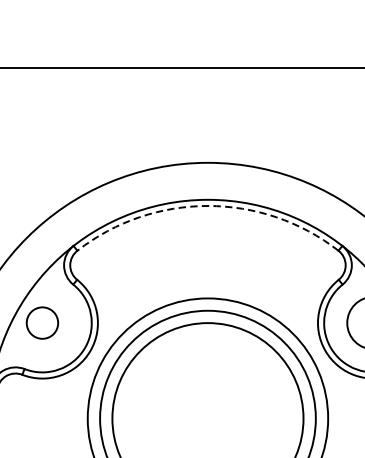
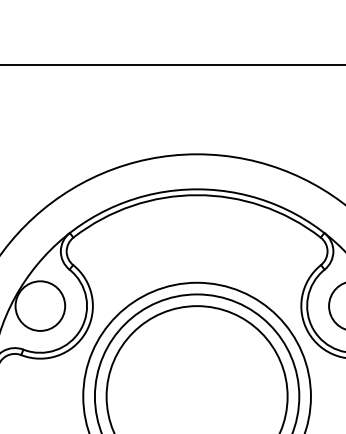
arc: (208, 206) -> (197, 195), dashed -> solid
circle: (42, 322) -> (40, 305), size x1.67

